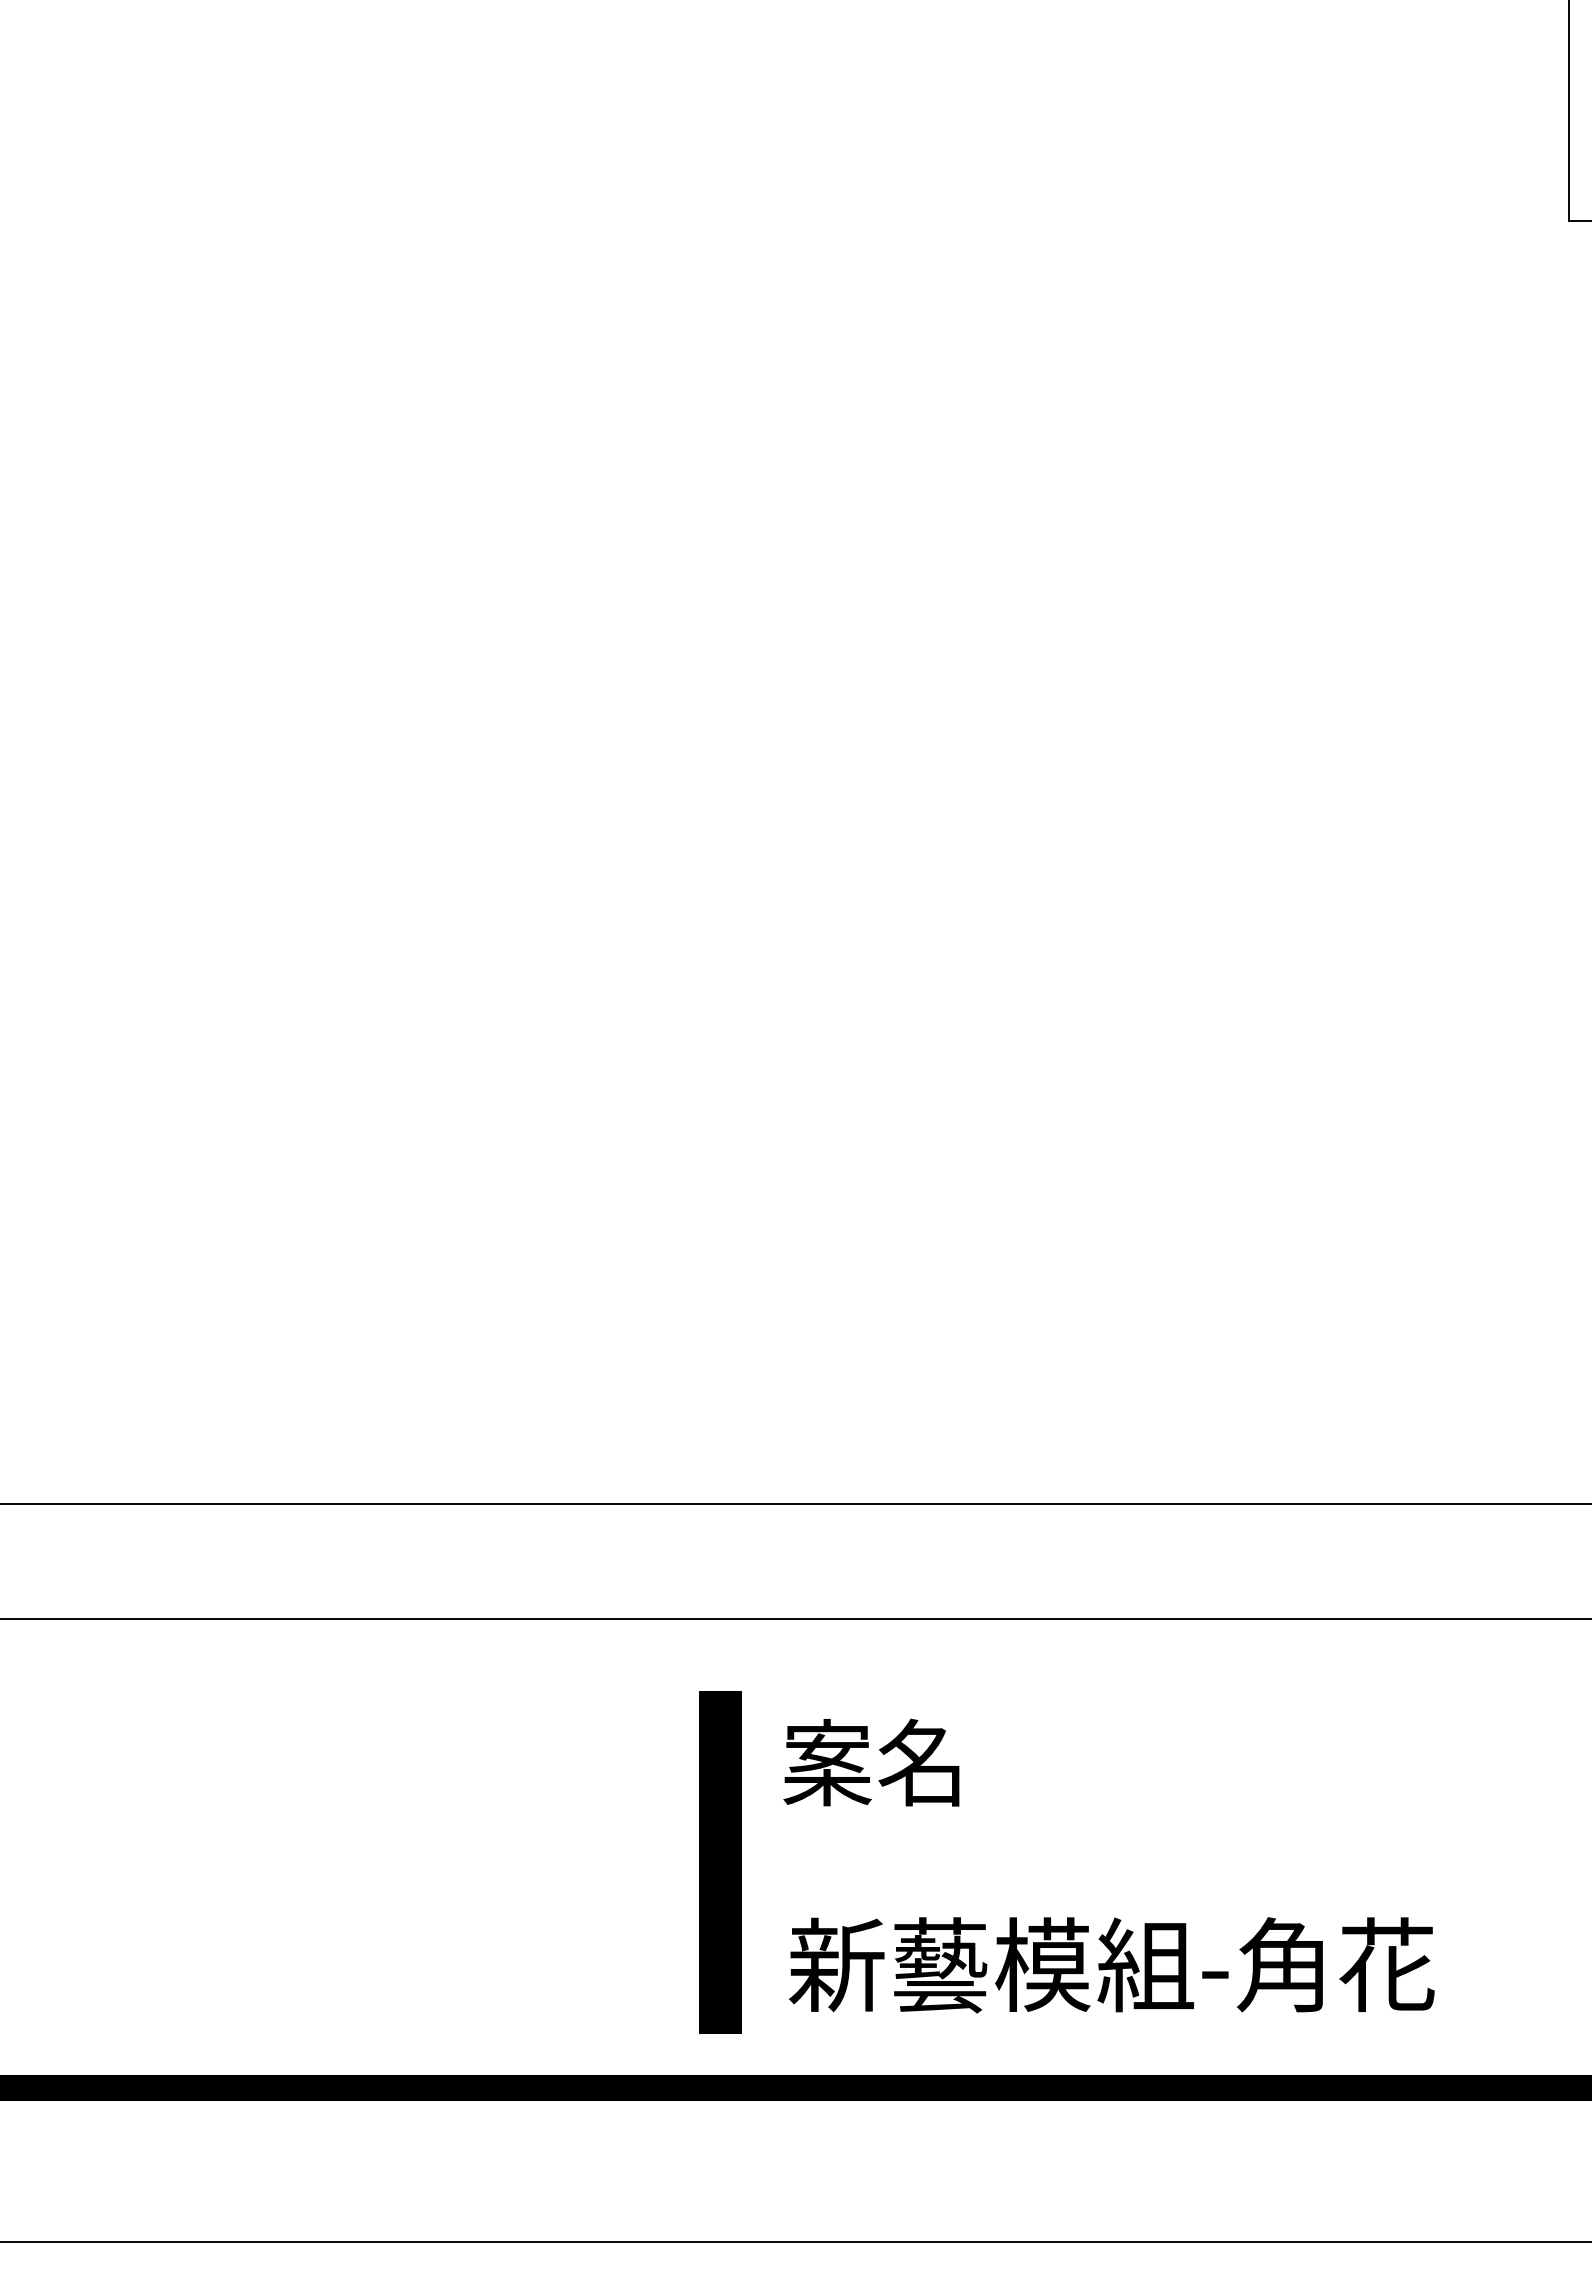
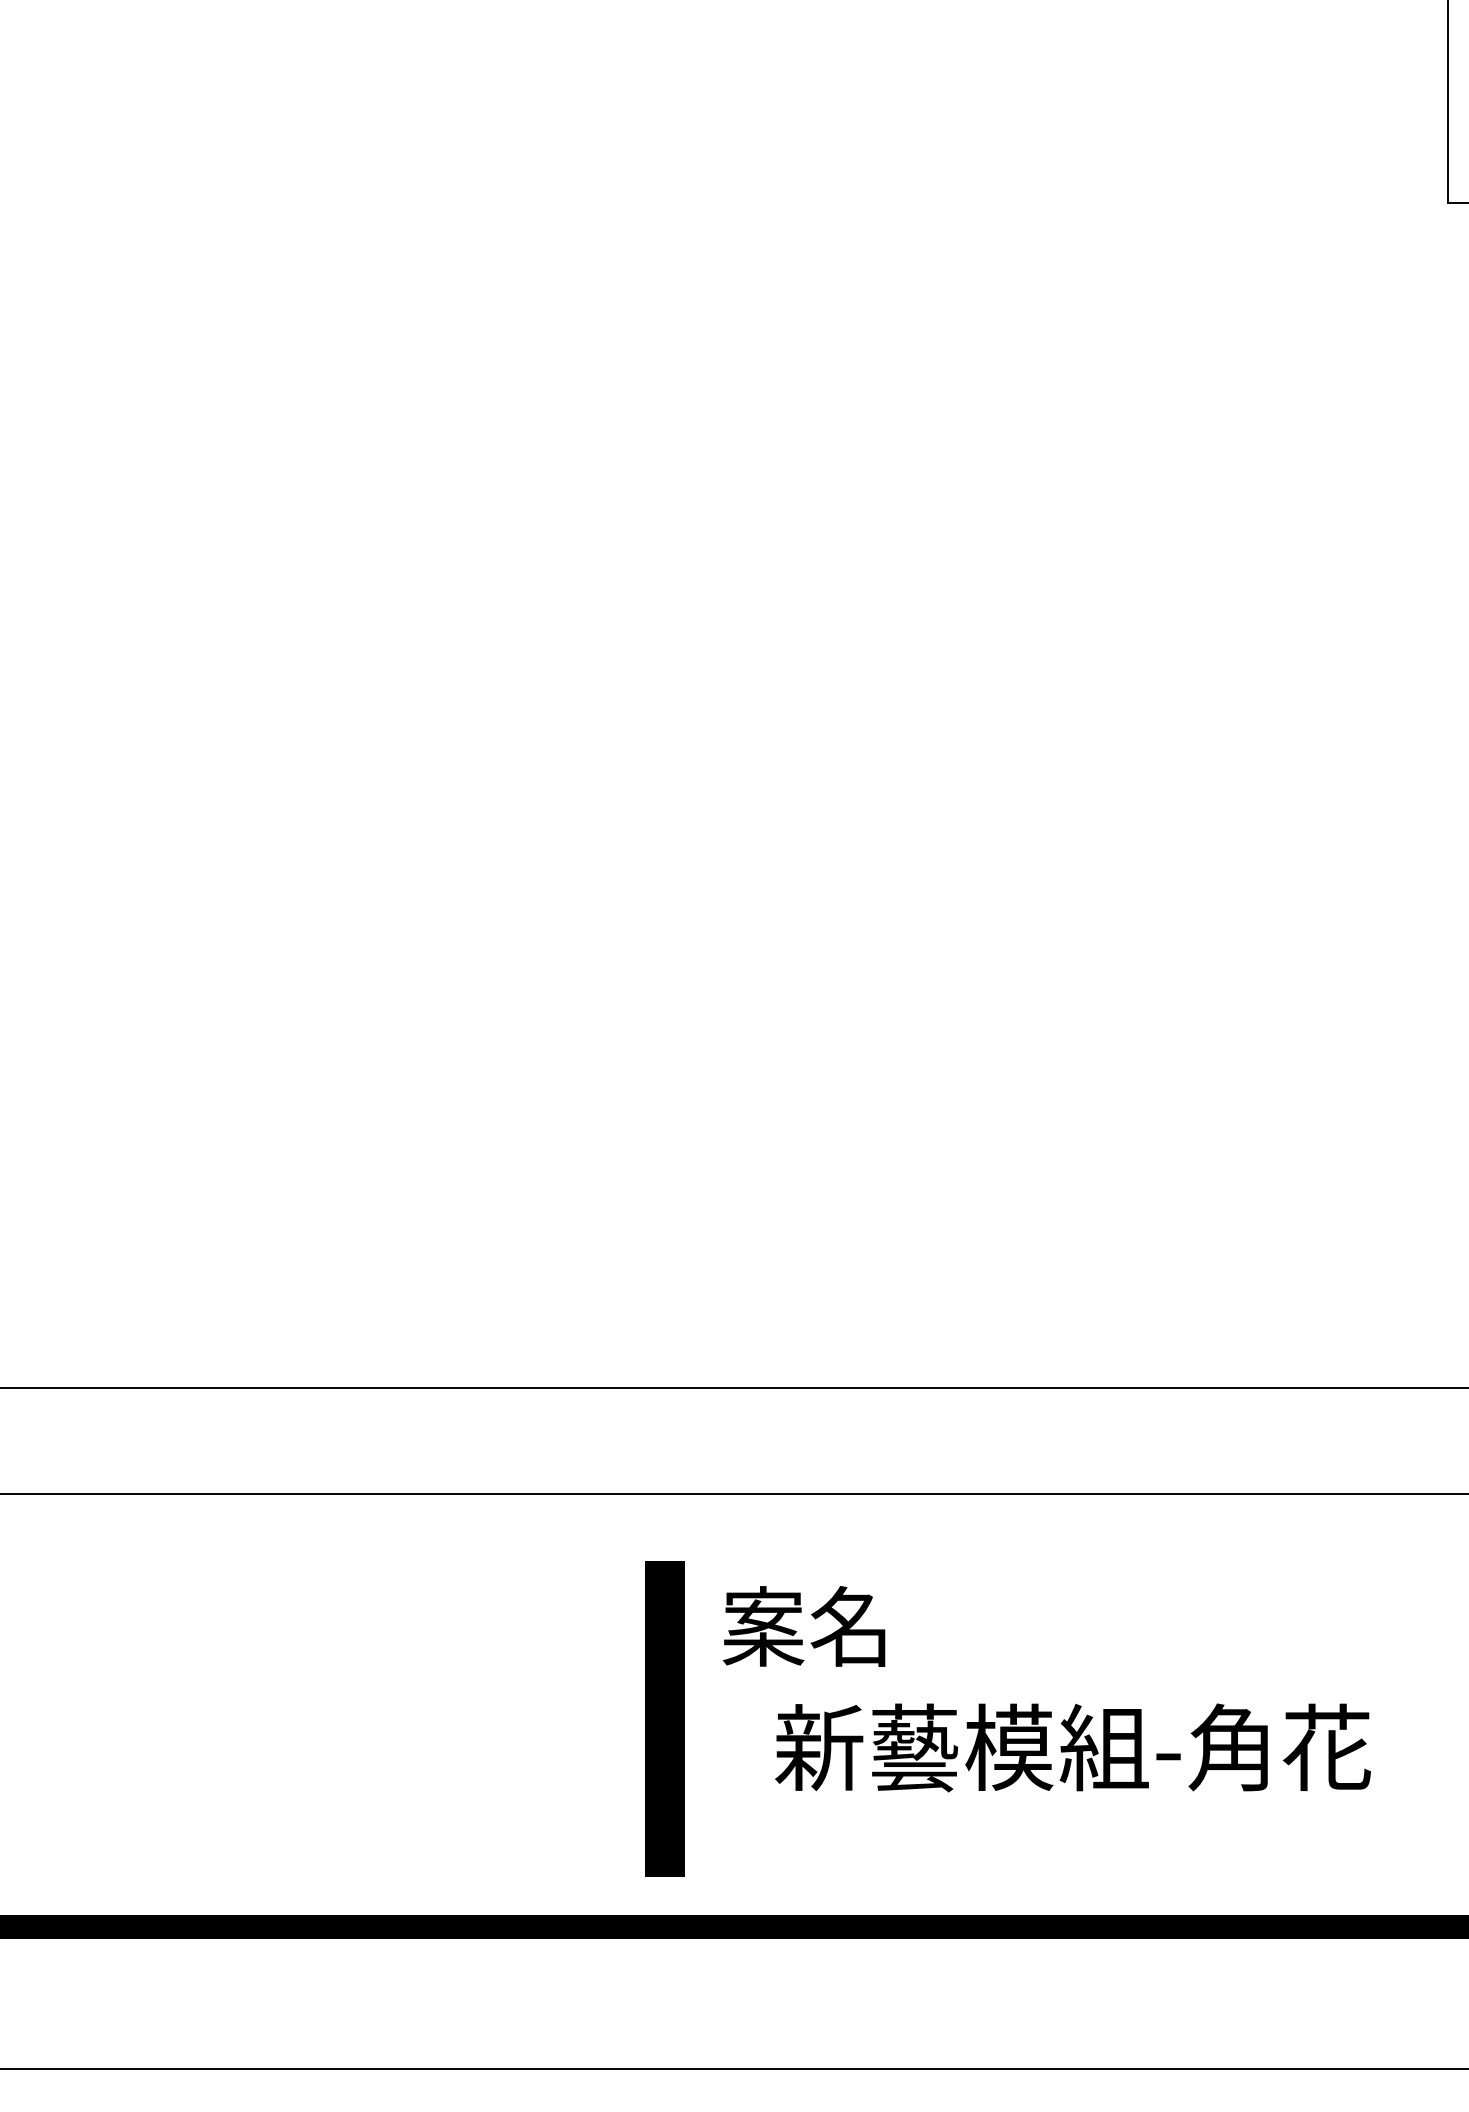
text: (1111, 1965) -> (1072, 1748), moved

